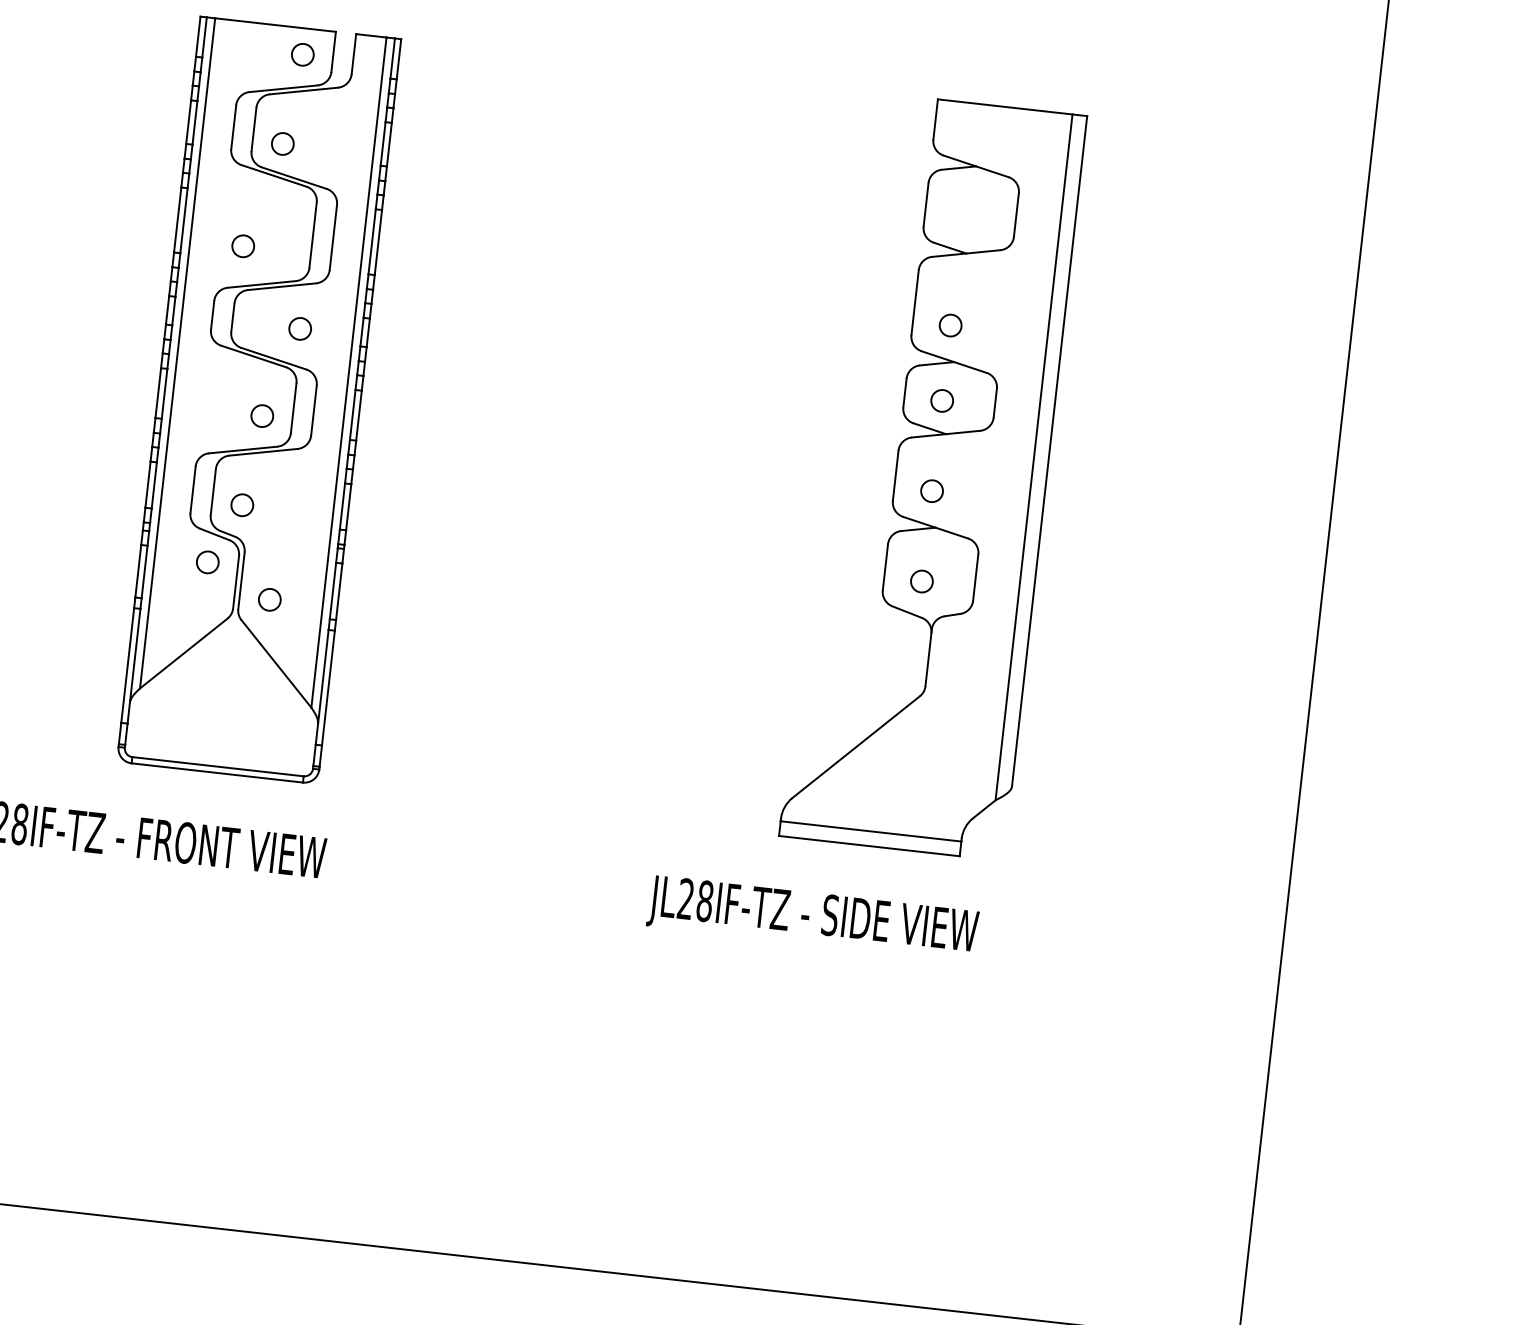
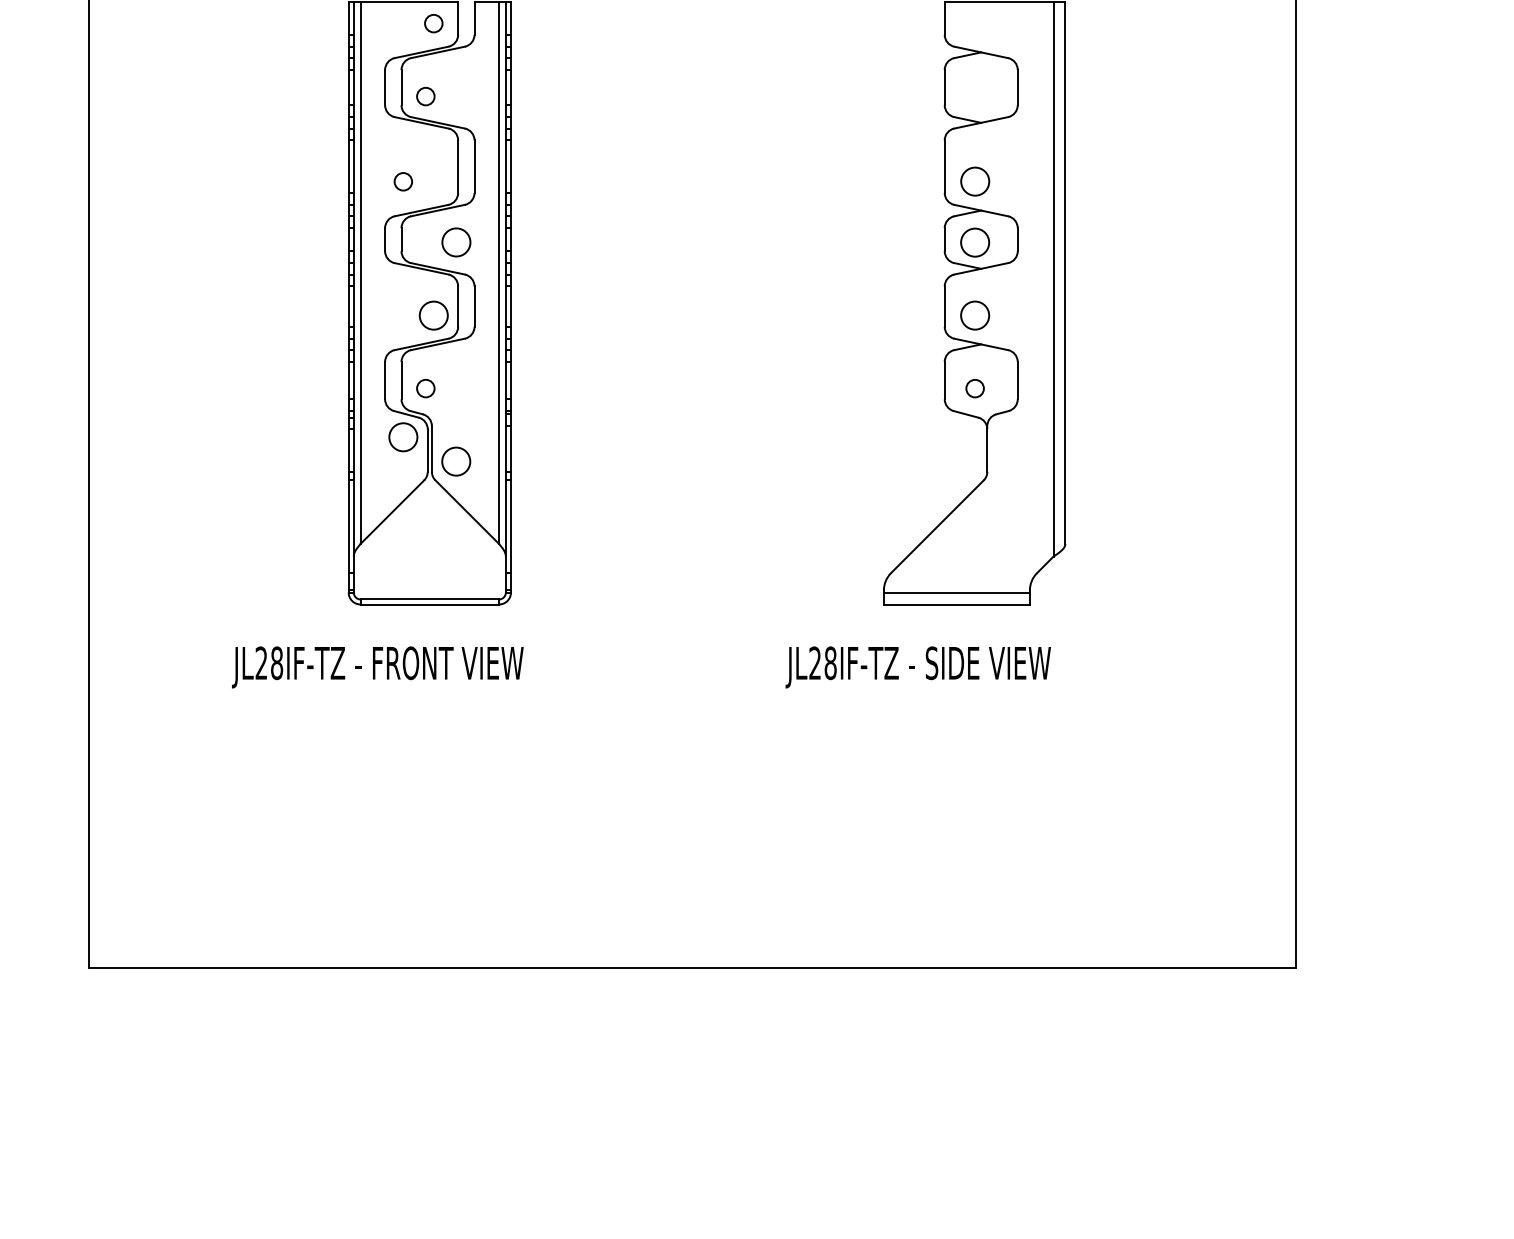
circle: (949, 325) -> (974, 181), size x1.6
circle: (299, 328) -> (455, 242), size x1.6
circle: (941, 400) -> (974, 242), size x1.6
circle: (261, 415) -> (433, 315), size x1.6
circle: (931, 490) -> (974, 315), size x1.6
circle: (207, 562) -> (403, 437), size x1.6
circle: (270, 599) -> (456, 461), size x1.6

